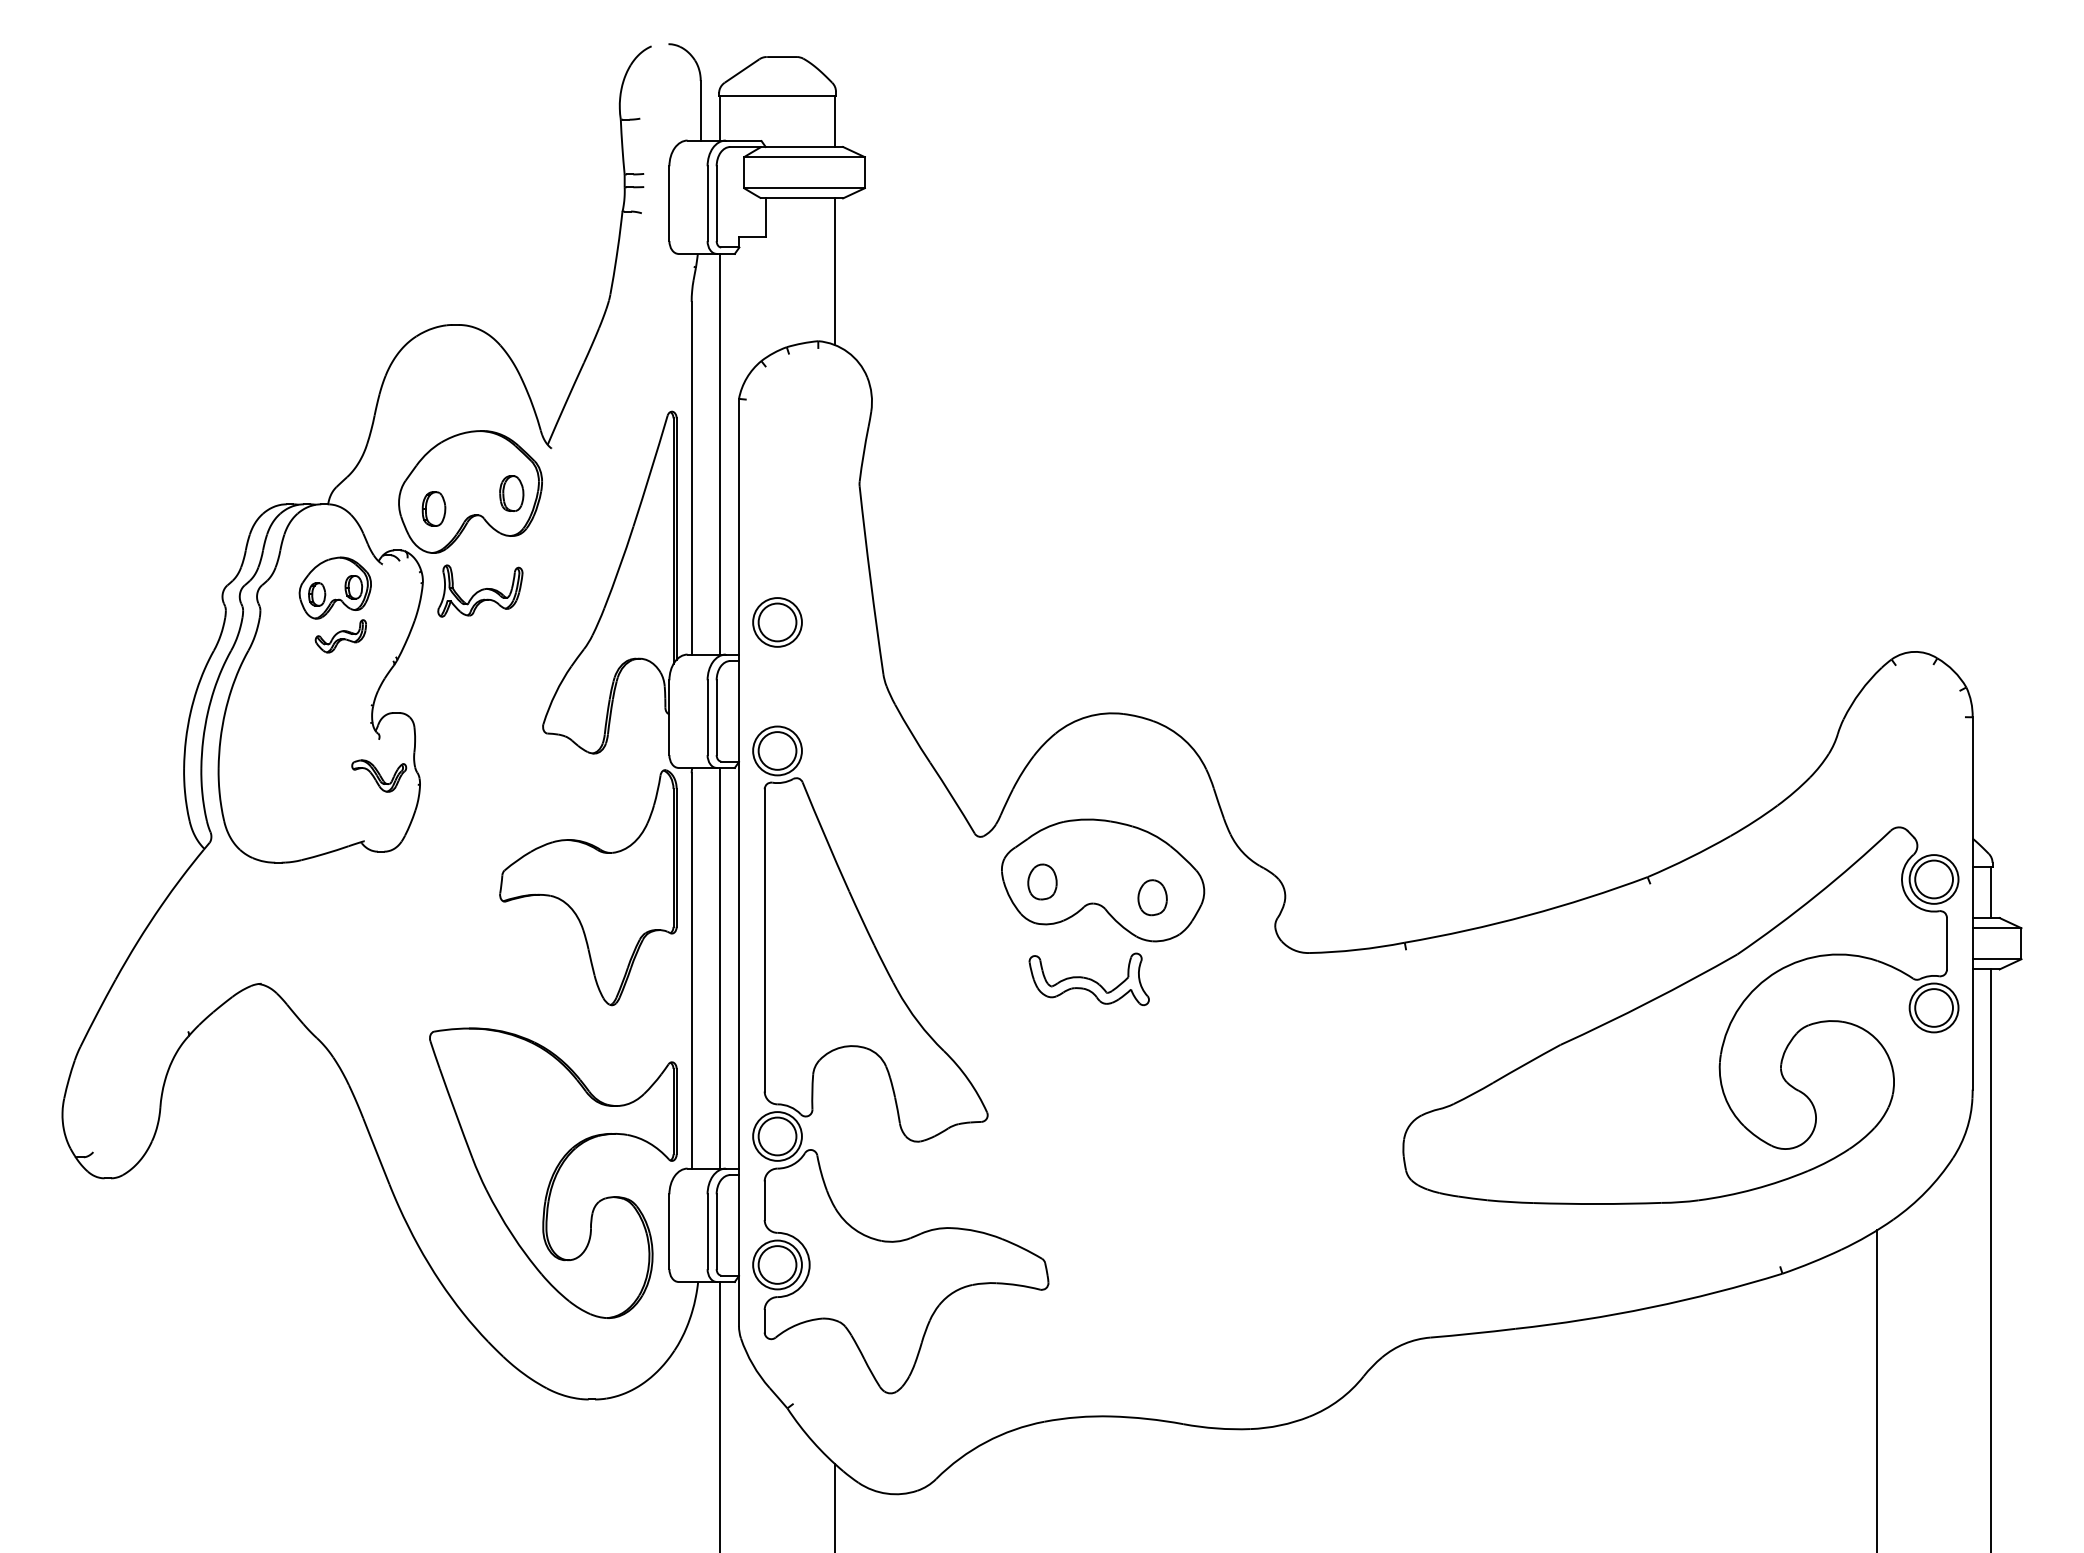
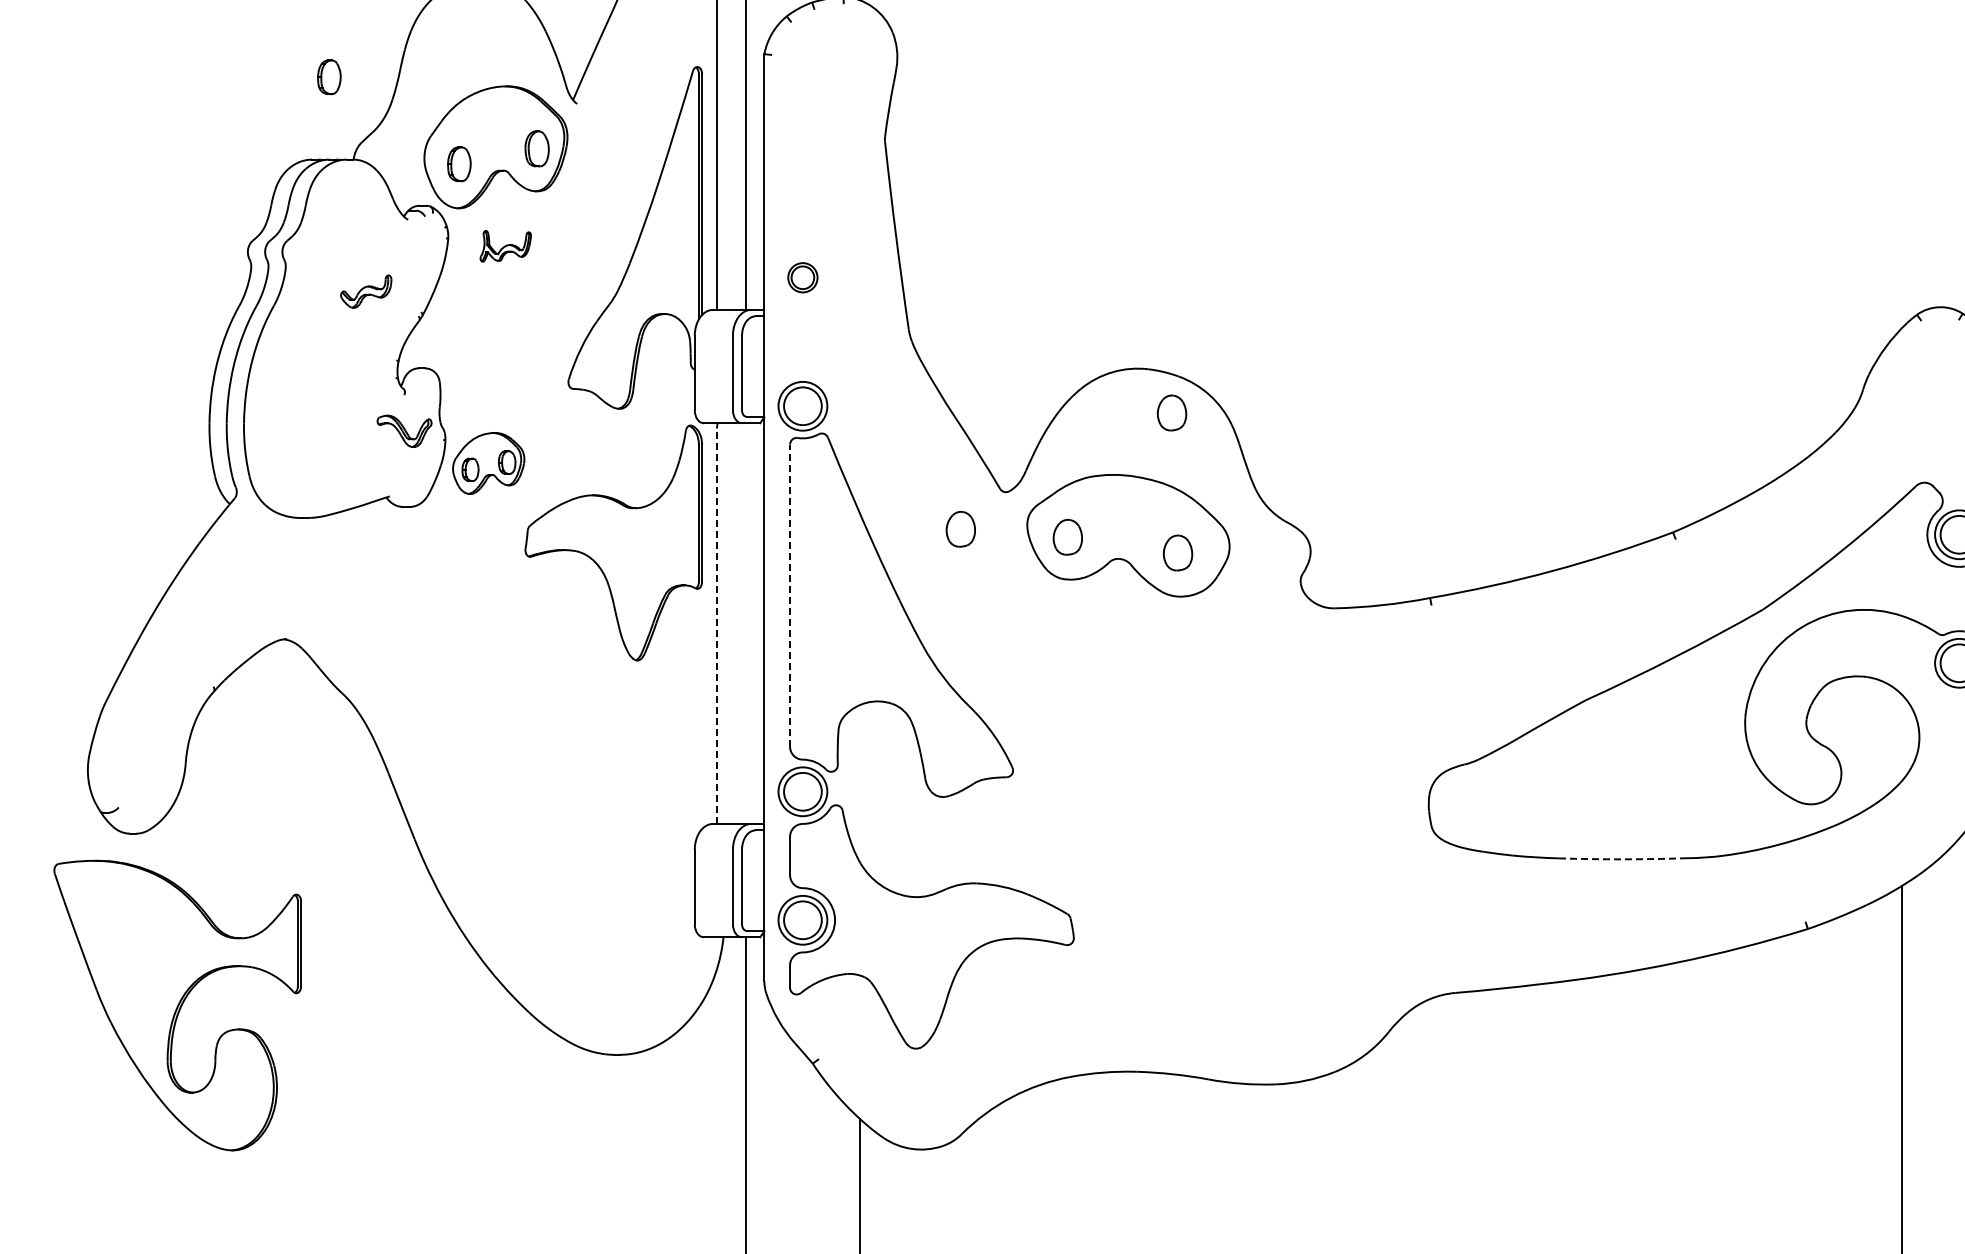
part: (303, 421) -> (328, 76), added
part: (334, 587) -> (487, 462), moved
part: (480, 590) -> (505, 245), size x0.6
part: (777, 622) -> (802, 277), size x0.6
part: (1146, 757) -> (1171, 412), added
part: (935, 873) -> (960, 528), added
line: (764, 939) -> (789, 594), solid -> dashed
line: (720, 967) -> (745, 622), removed
line: (691, 970) -> (716, 625), solid -> dashed
part: (1088, 979) -> (1113, 634), removed
part: (553, 1172) -> (177, 1004), moved
arc: (1597, 1204) -> (1622, 859), solid -> dashed

